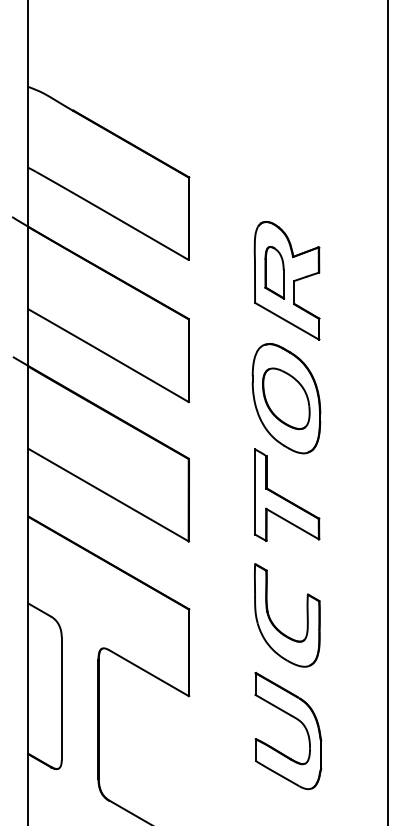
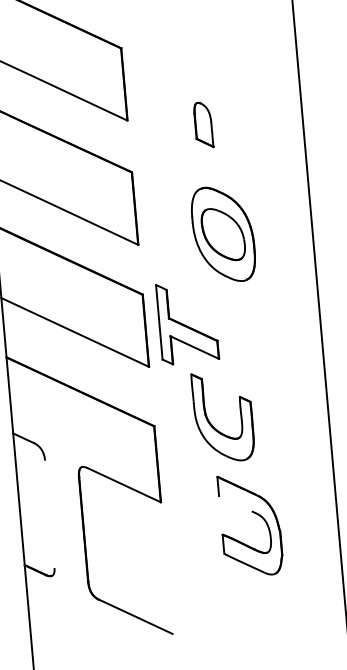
part: (286, 280) -> (214, 131), removed
part: (287, 494) -> (187, 322), moved
part: (276, 626) -> (214, 427), moved
line: (61, 698) -> (49, 514), removed
line: (273, 704) -> (235, 503), removed

